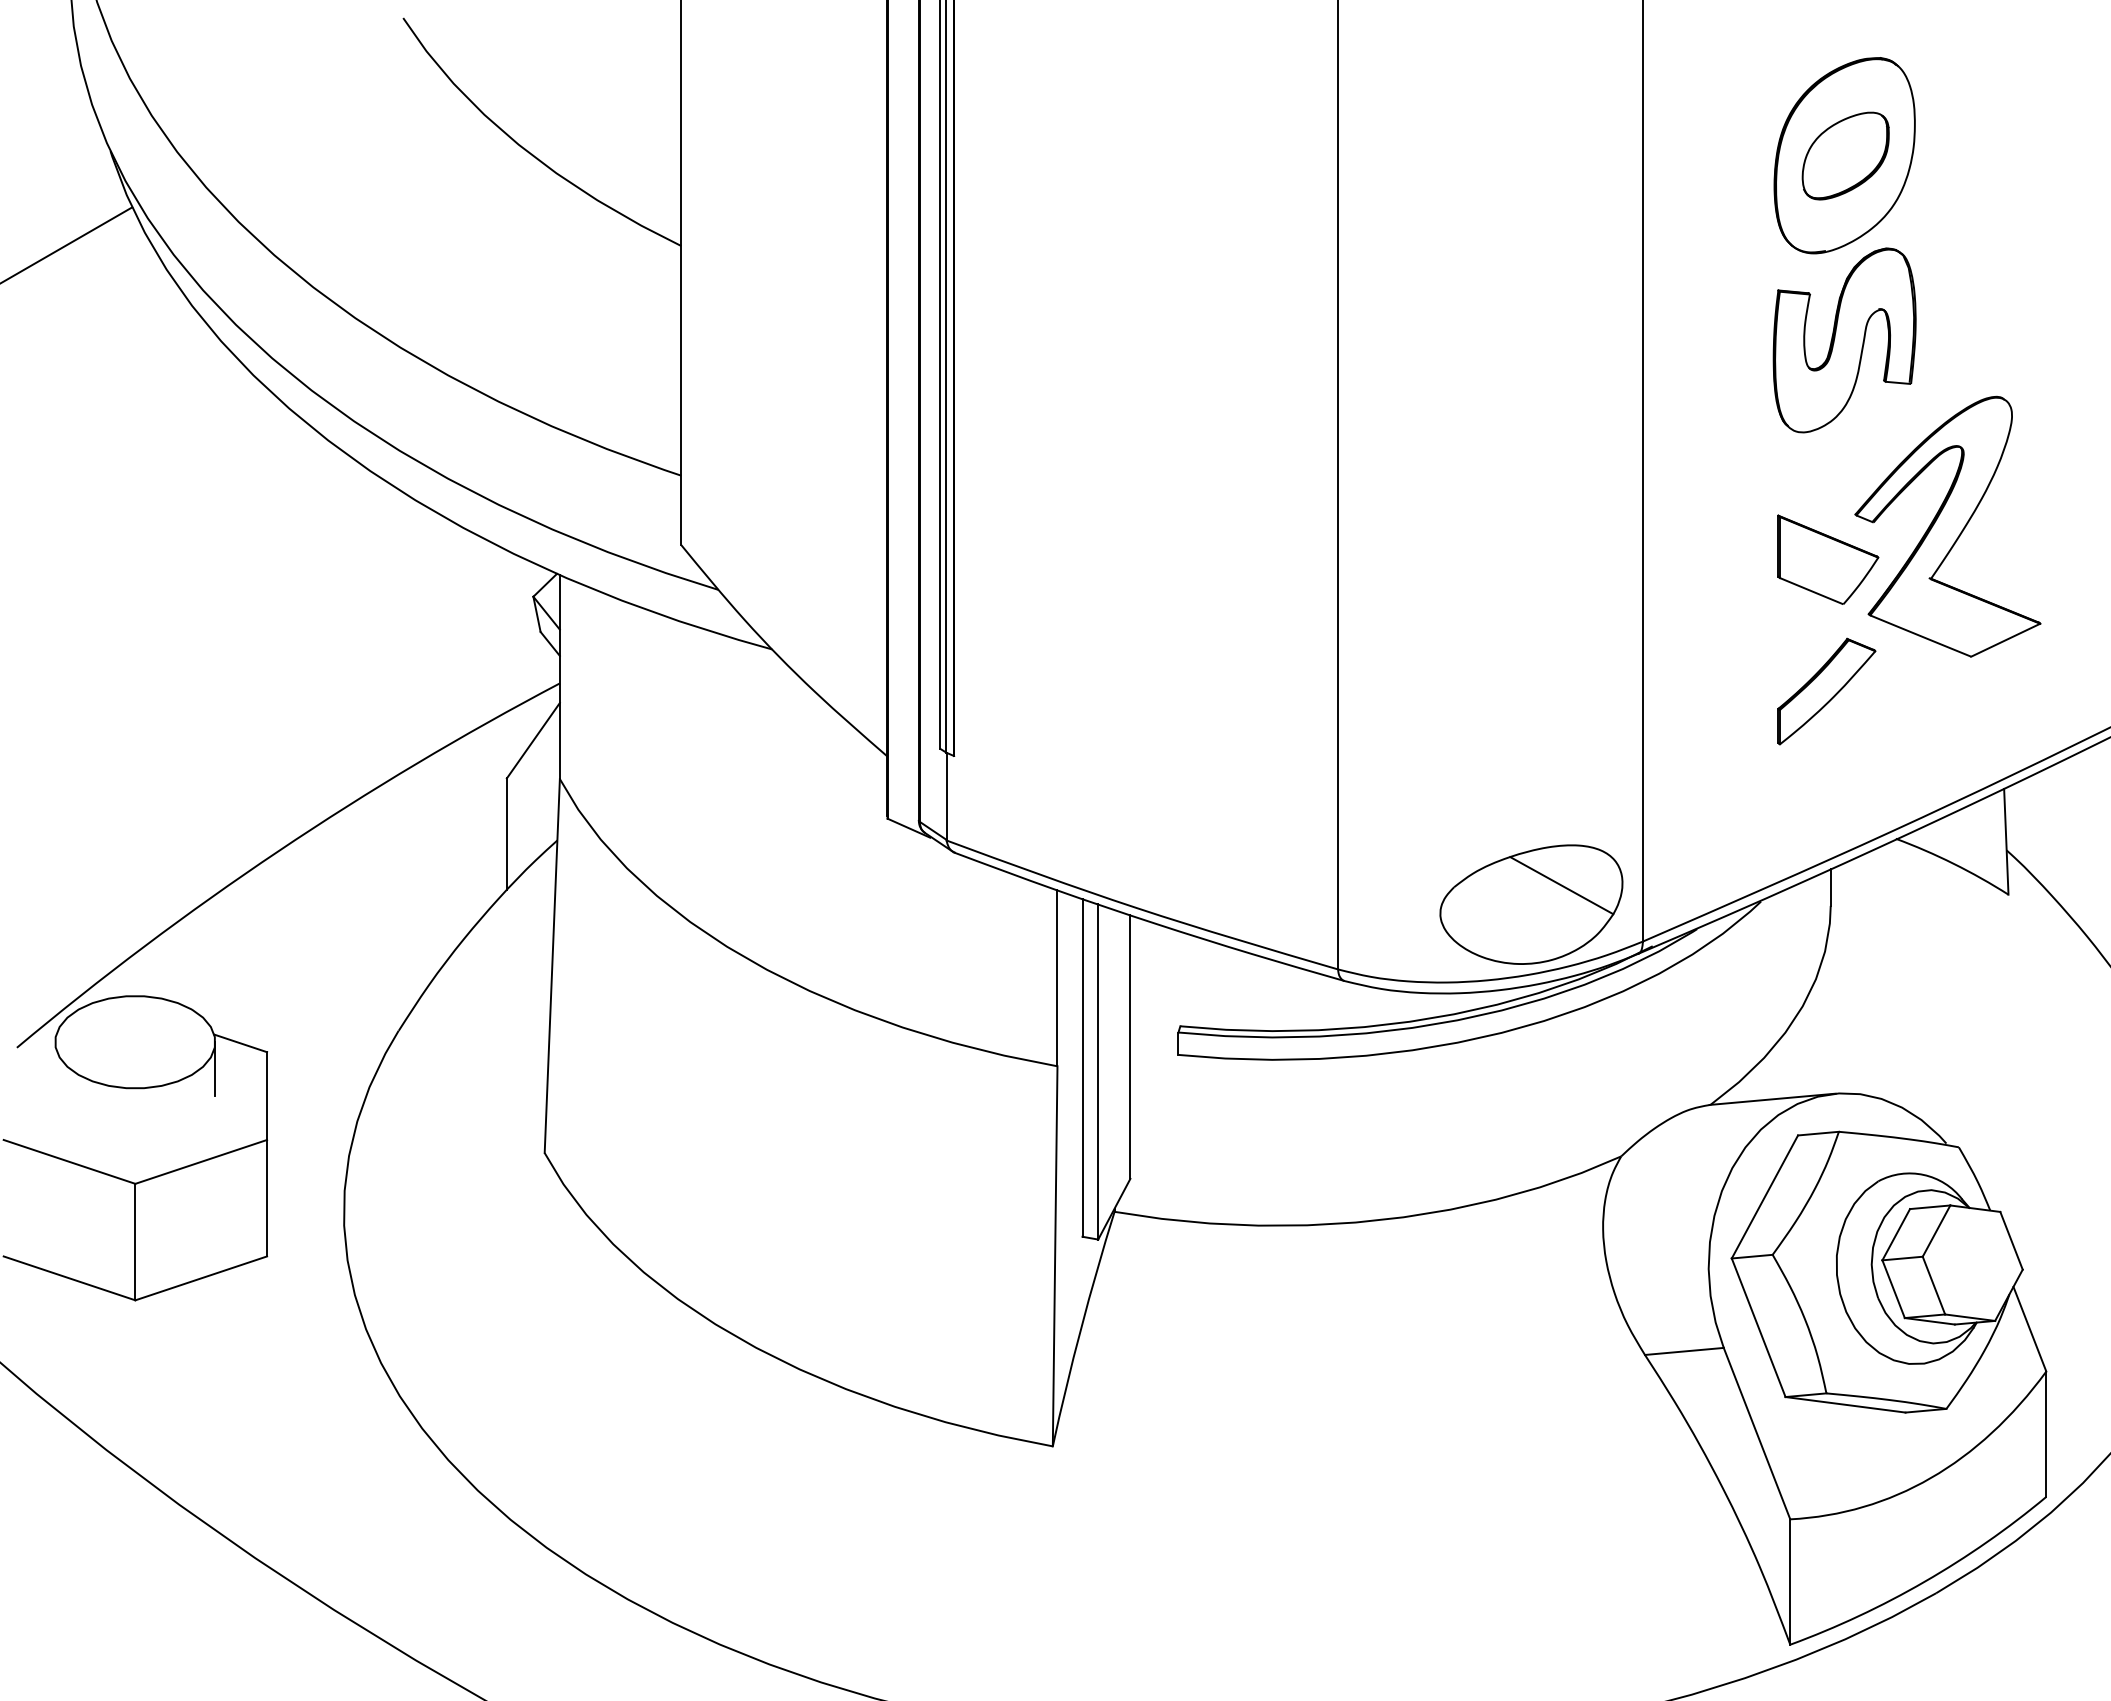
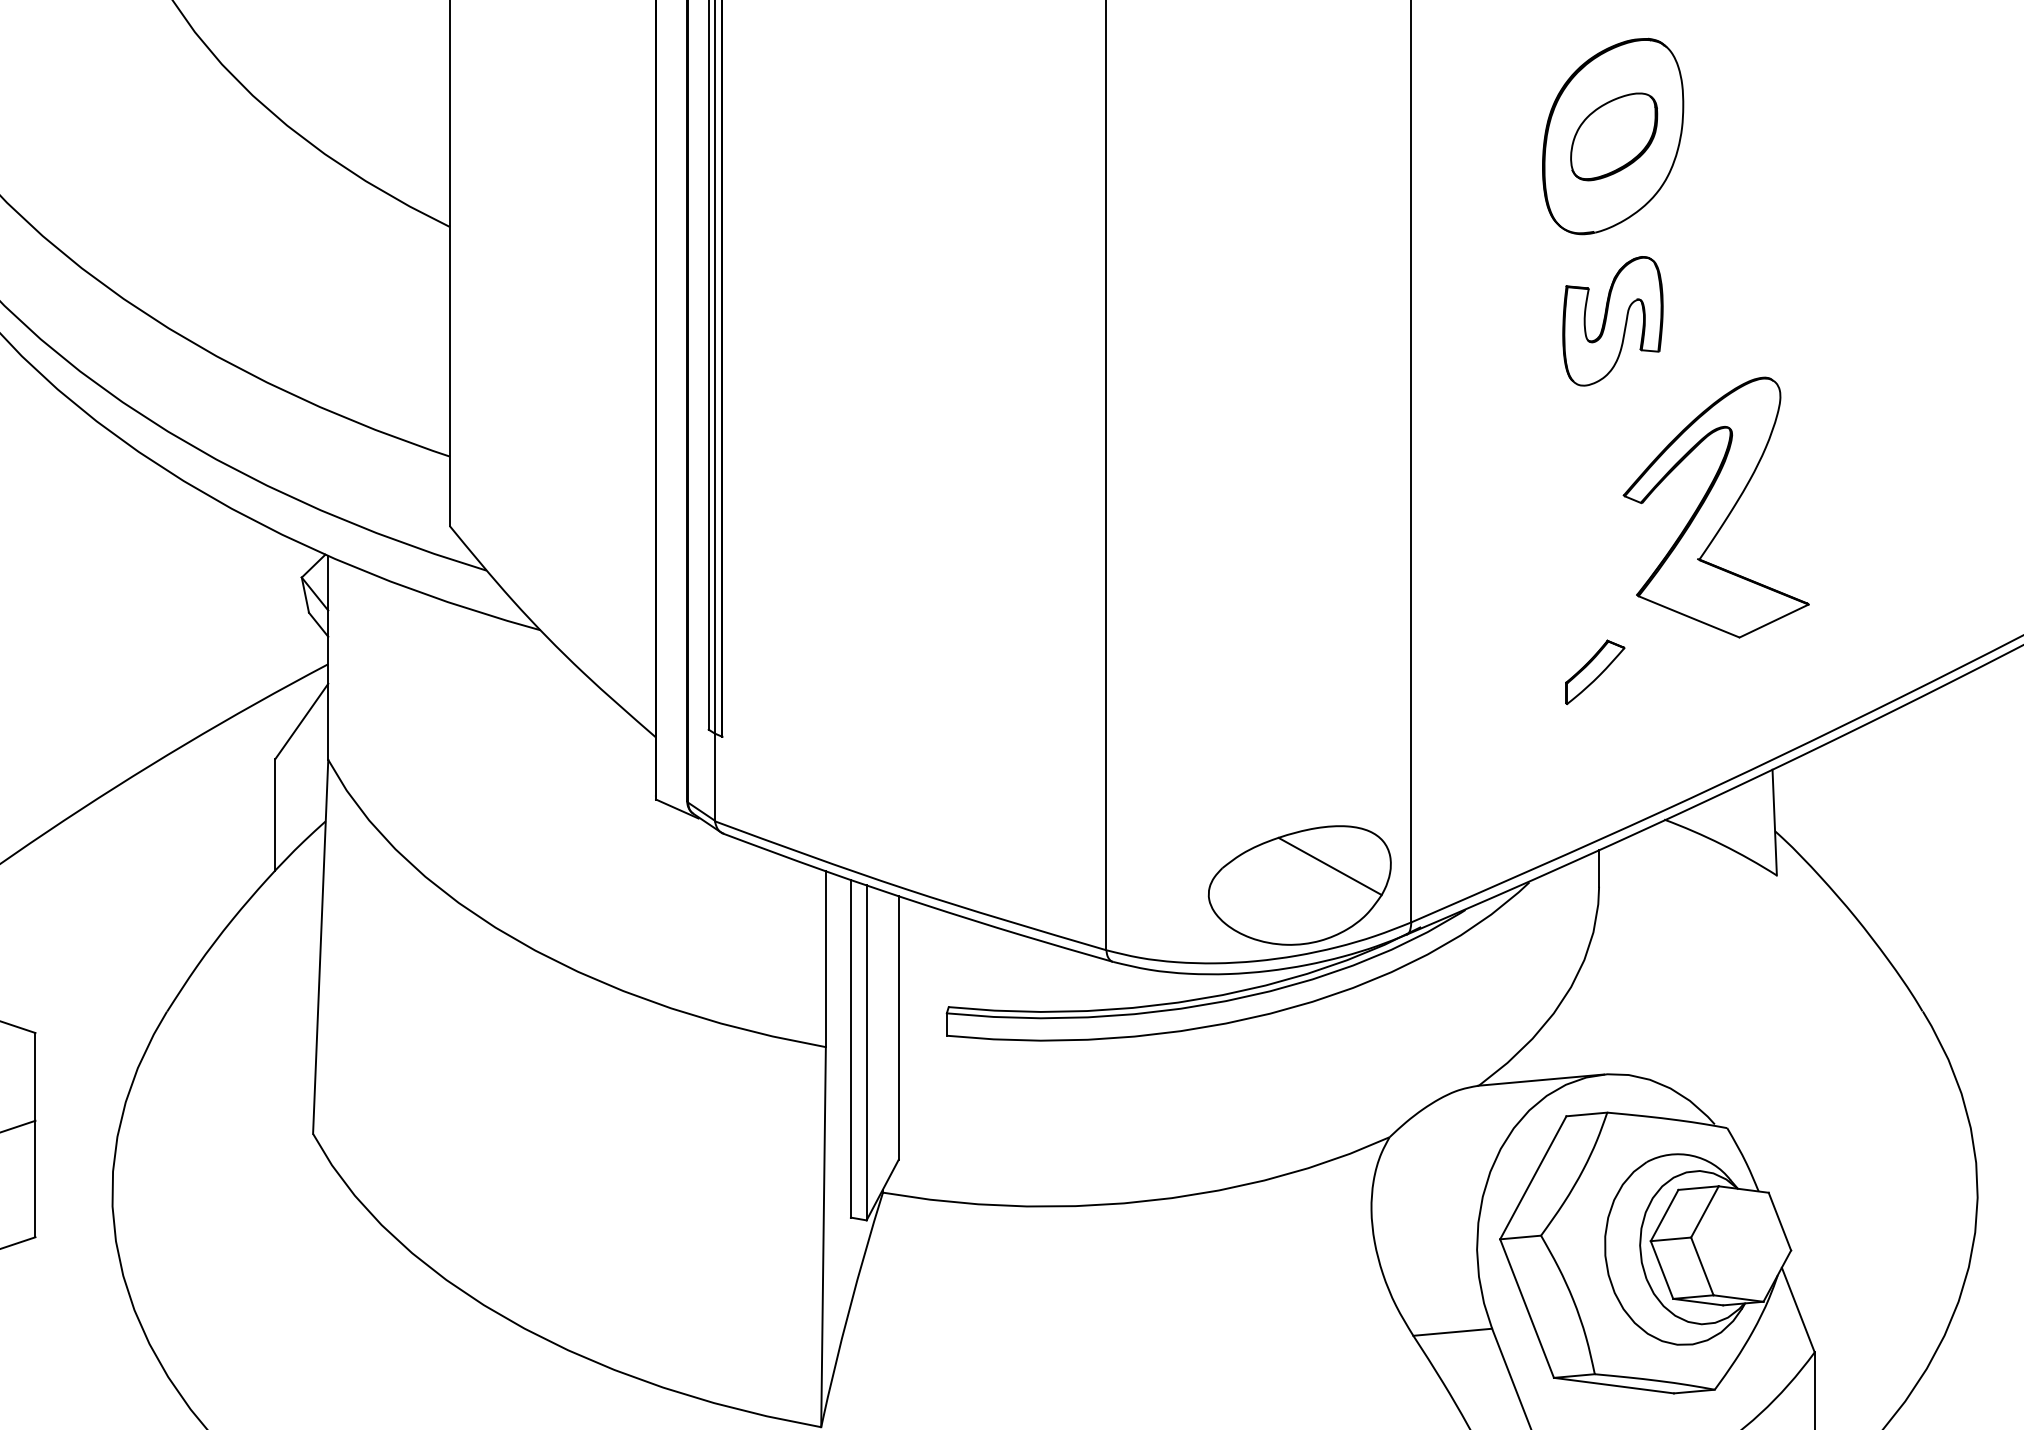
part: (1844, 340) -> (1612, 321), size x0.7
part: (1828, 559) -> (1596, 540), removed
part: (1826, 691) -> (1594, 672), size x0.6

